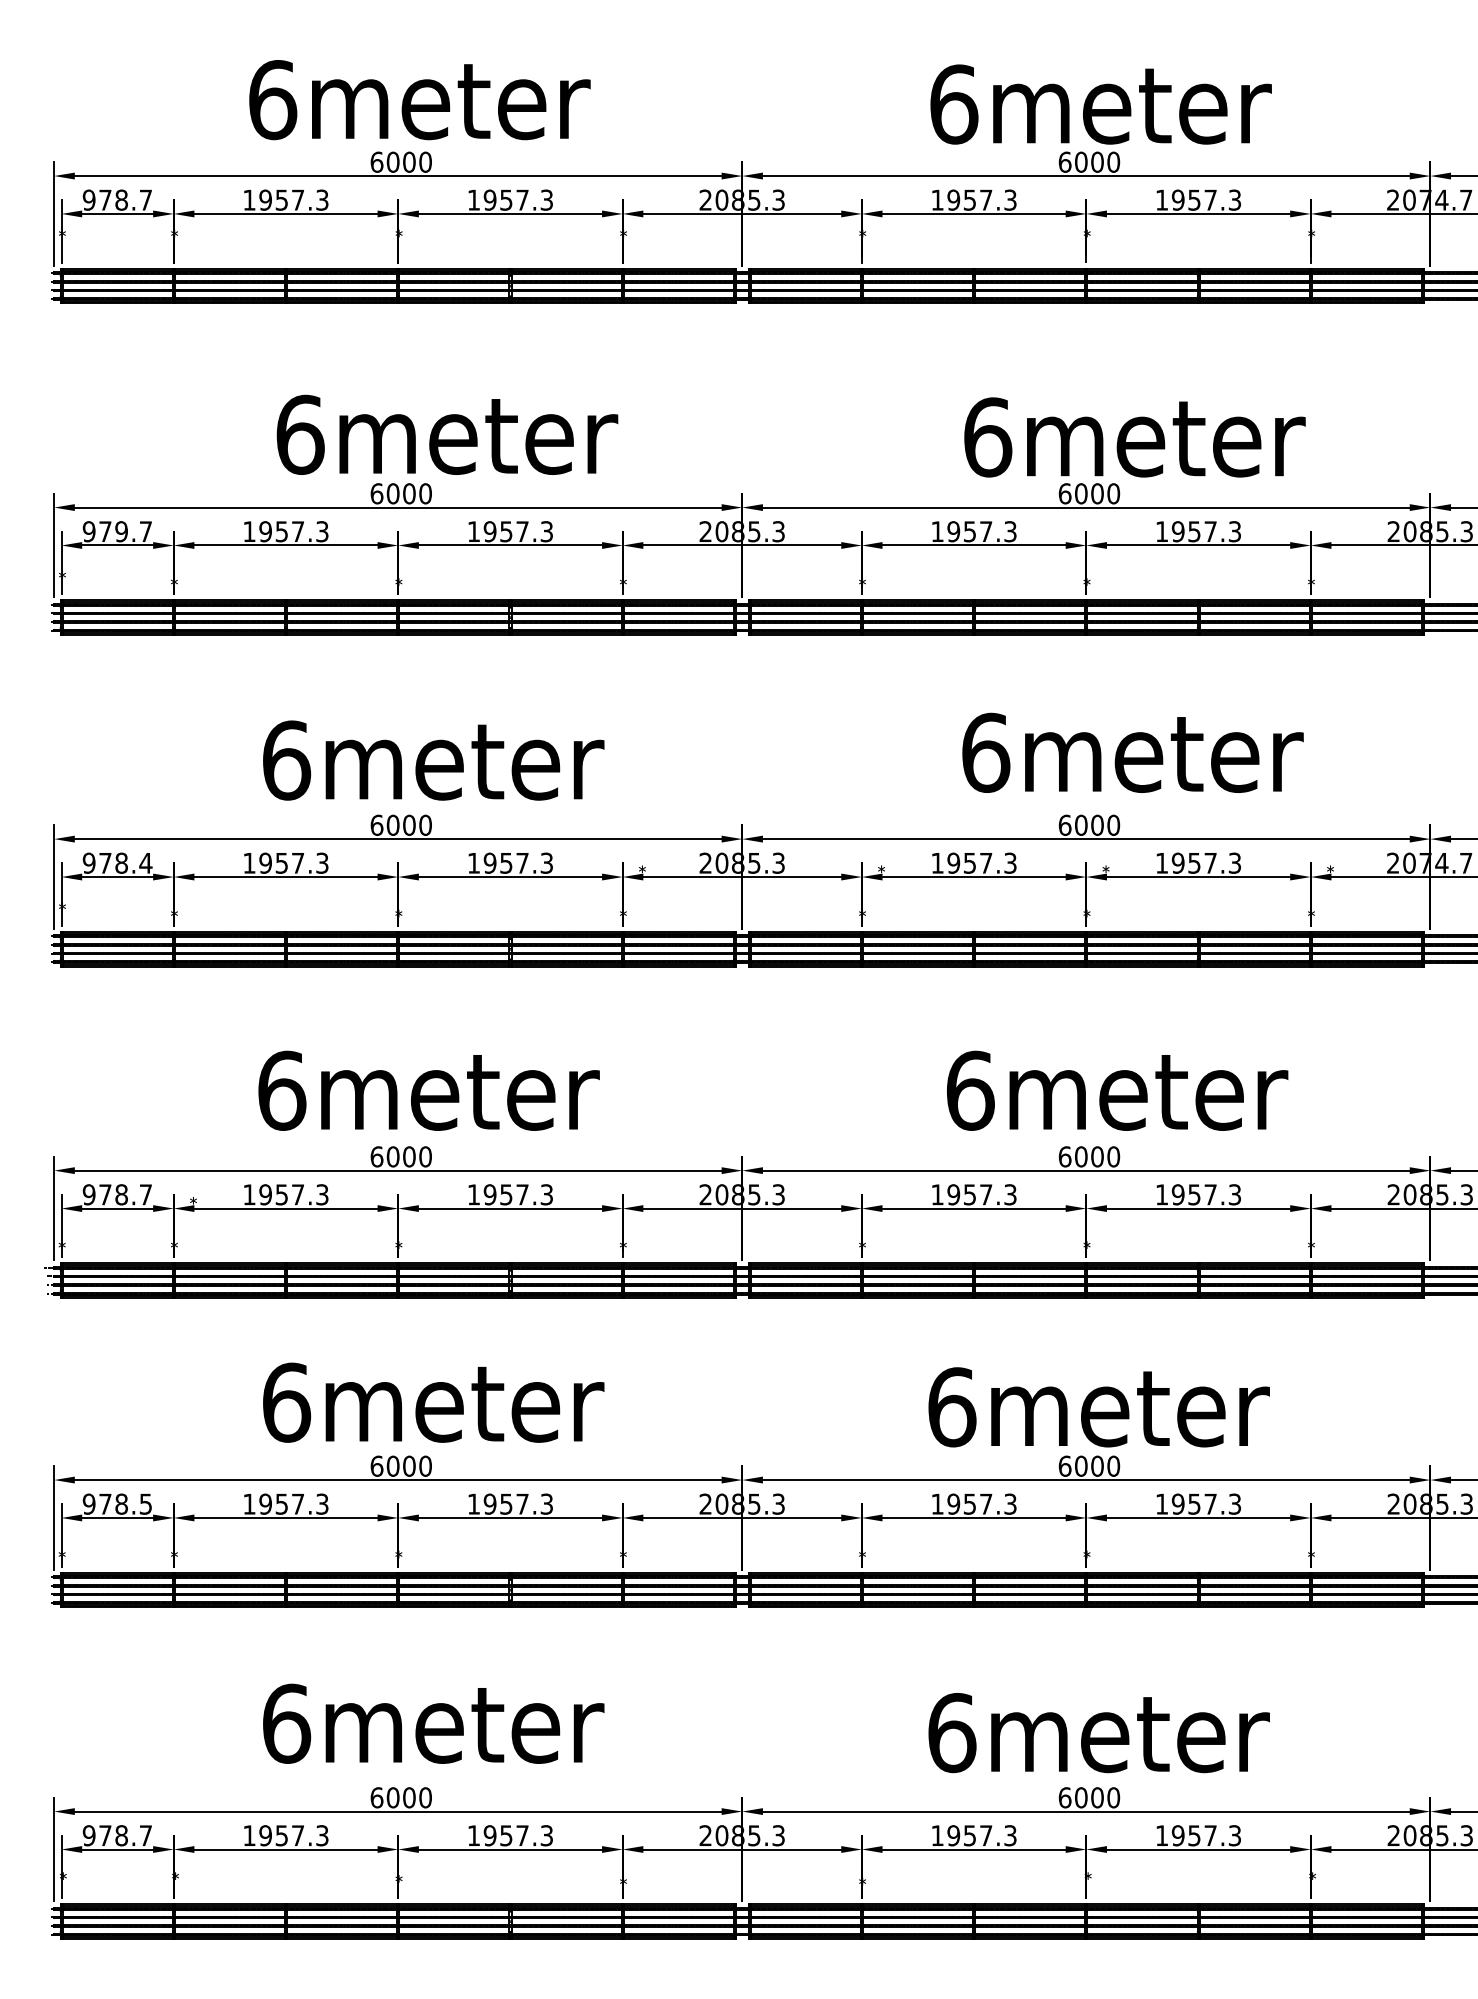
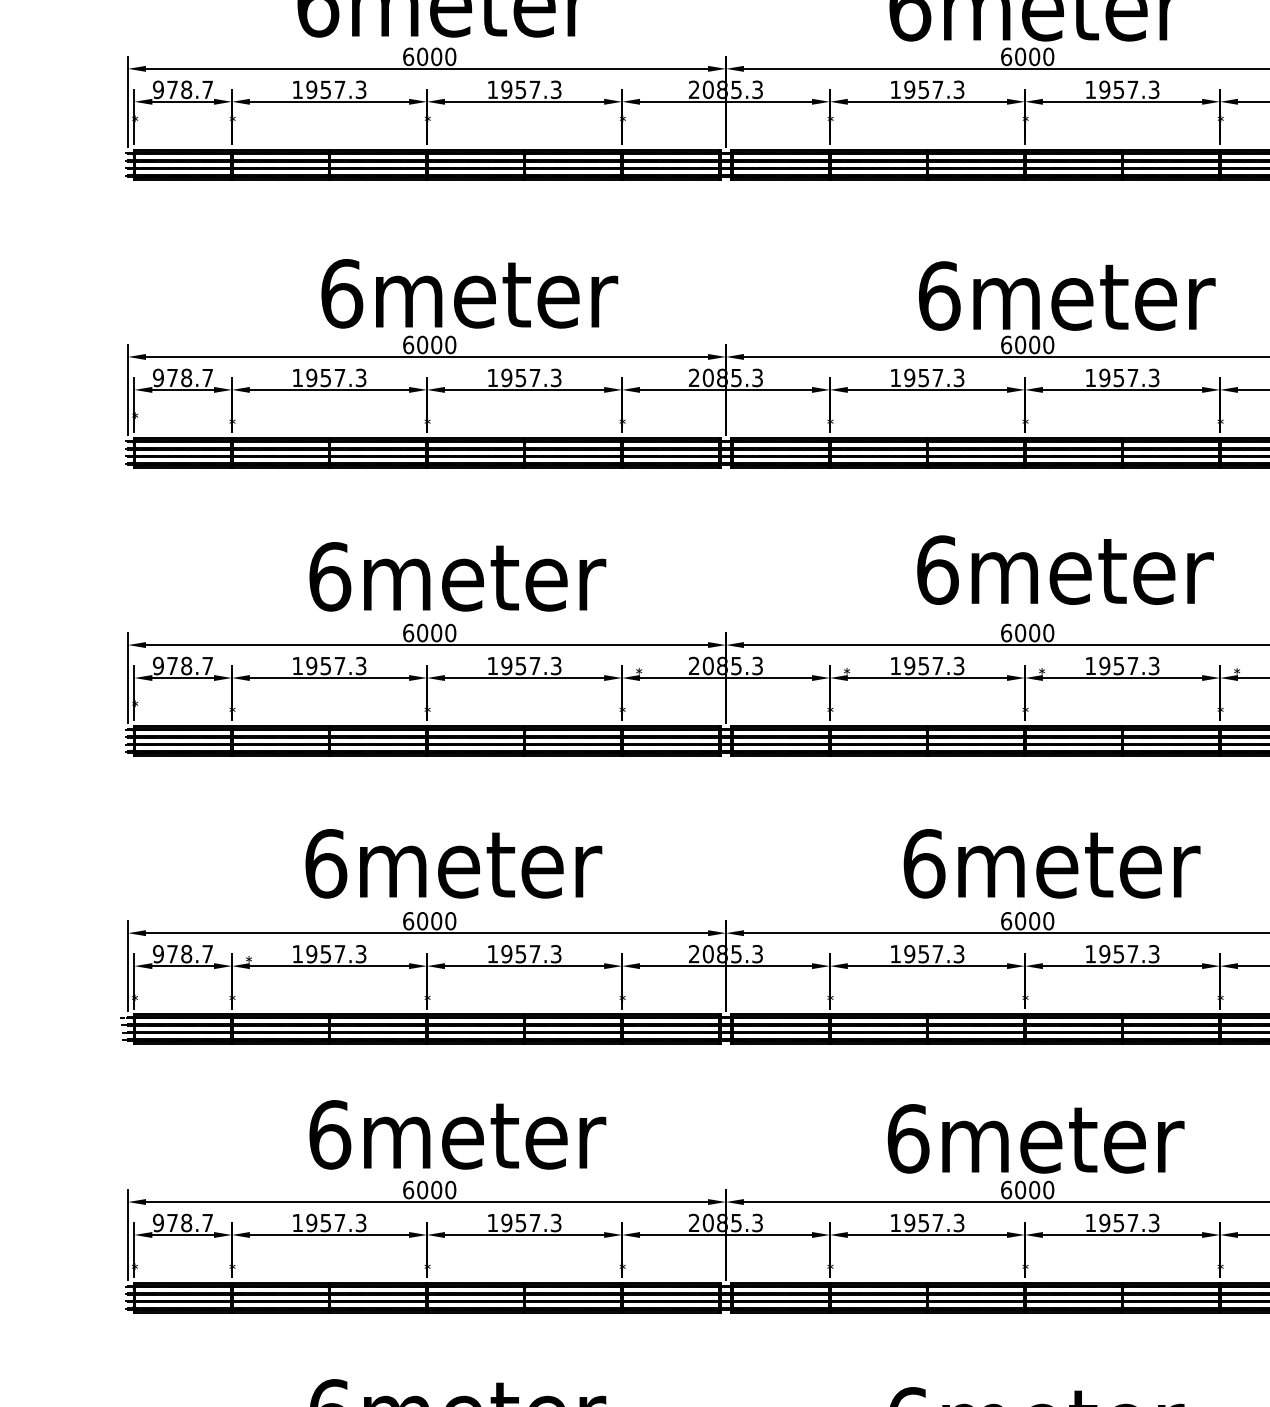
text: (121, 531) -> (186, 377), 979.7 -> 978.7
text: (145, 863) -> (207, 666), 978.4 -> 978.7
text: (145, 1503) -> (207, 1222), 978.5 -> 978.7

